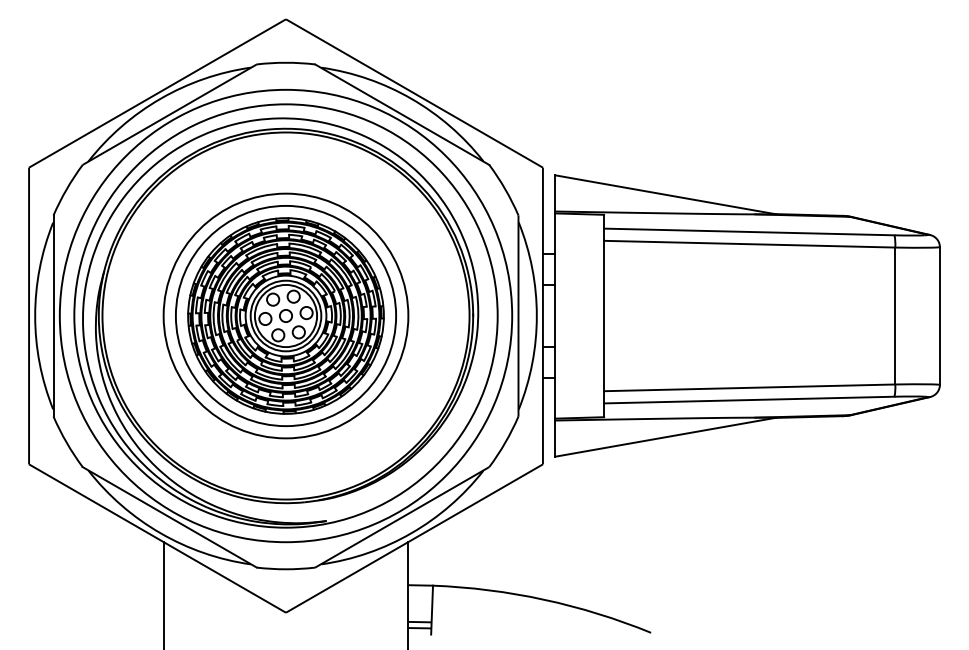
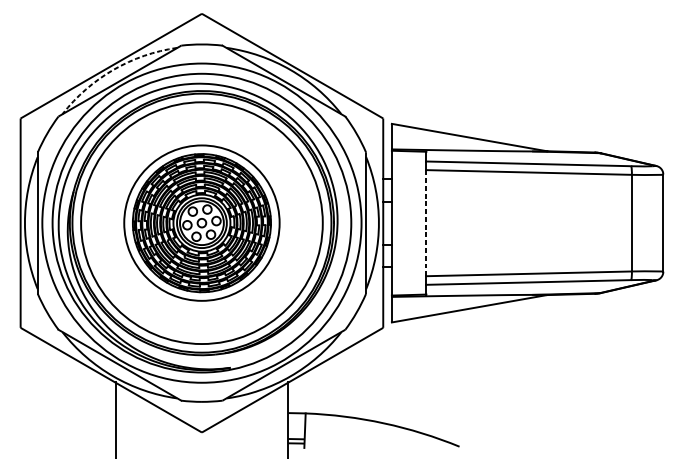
arc: (160, 98) -> (113, 69), solid -> dashed
circle: (285, 315) -> (201, 222), size x1.4
line: (604, 315) -> (426, 222), solid -> dashed

